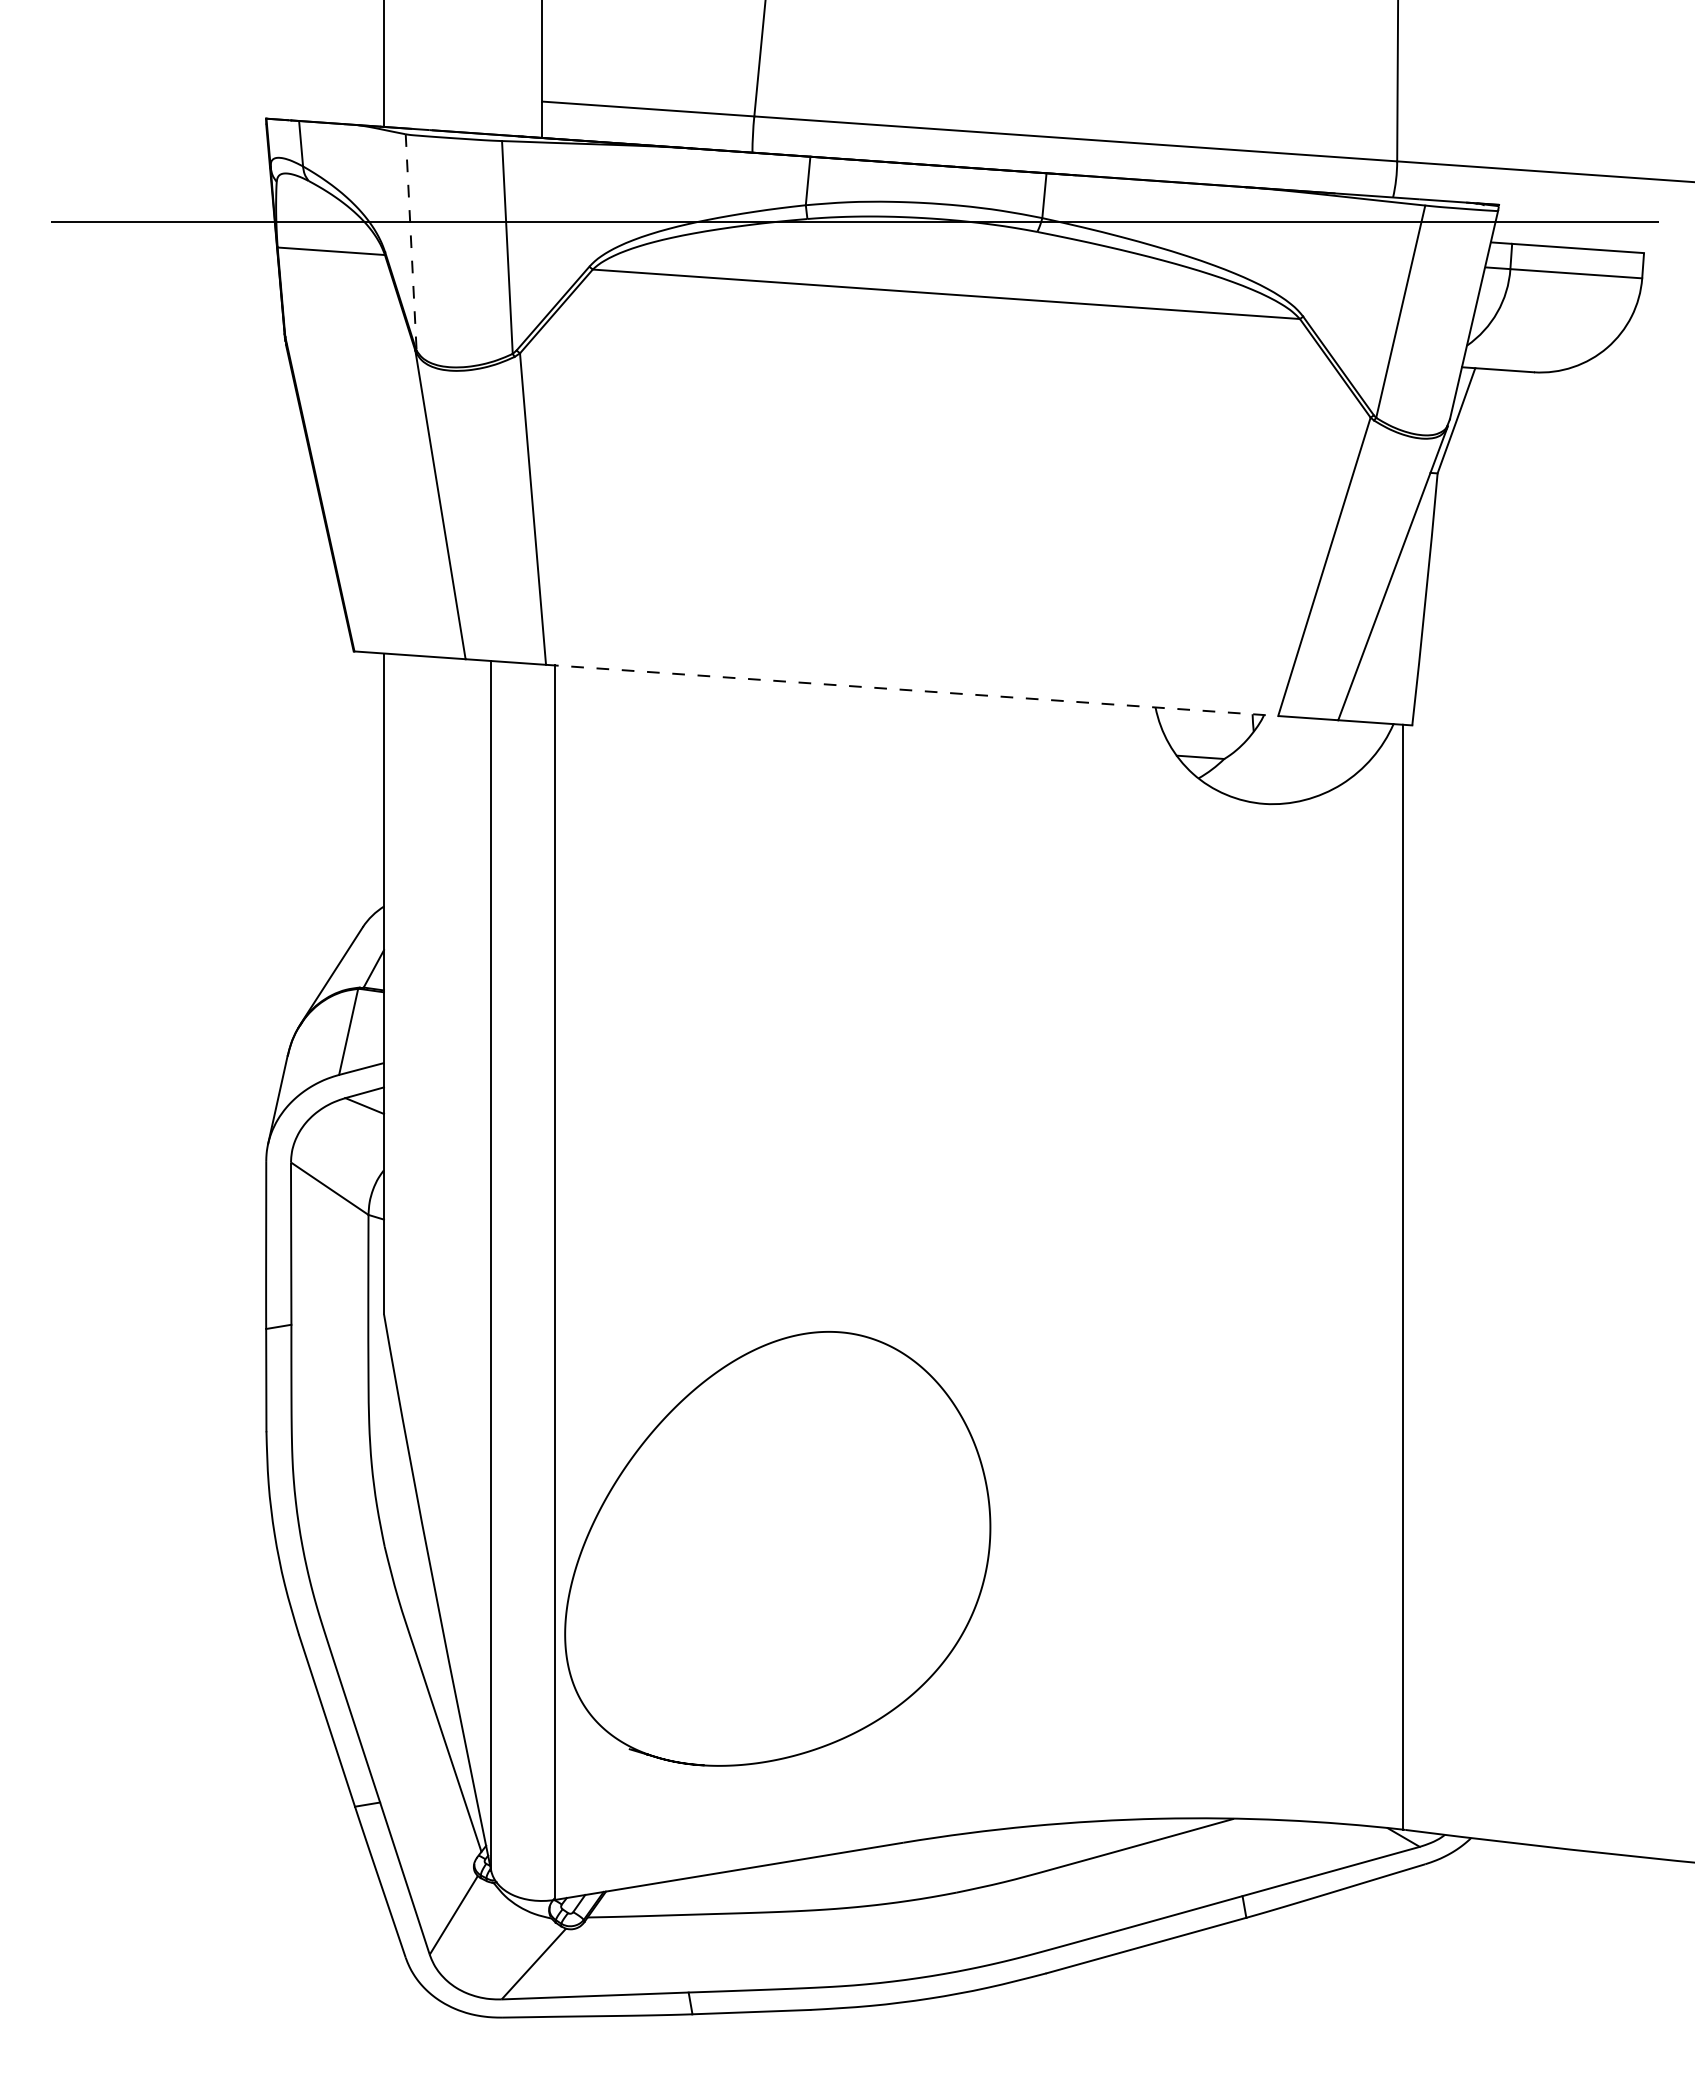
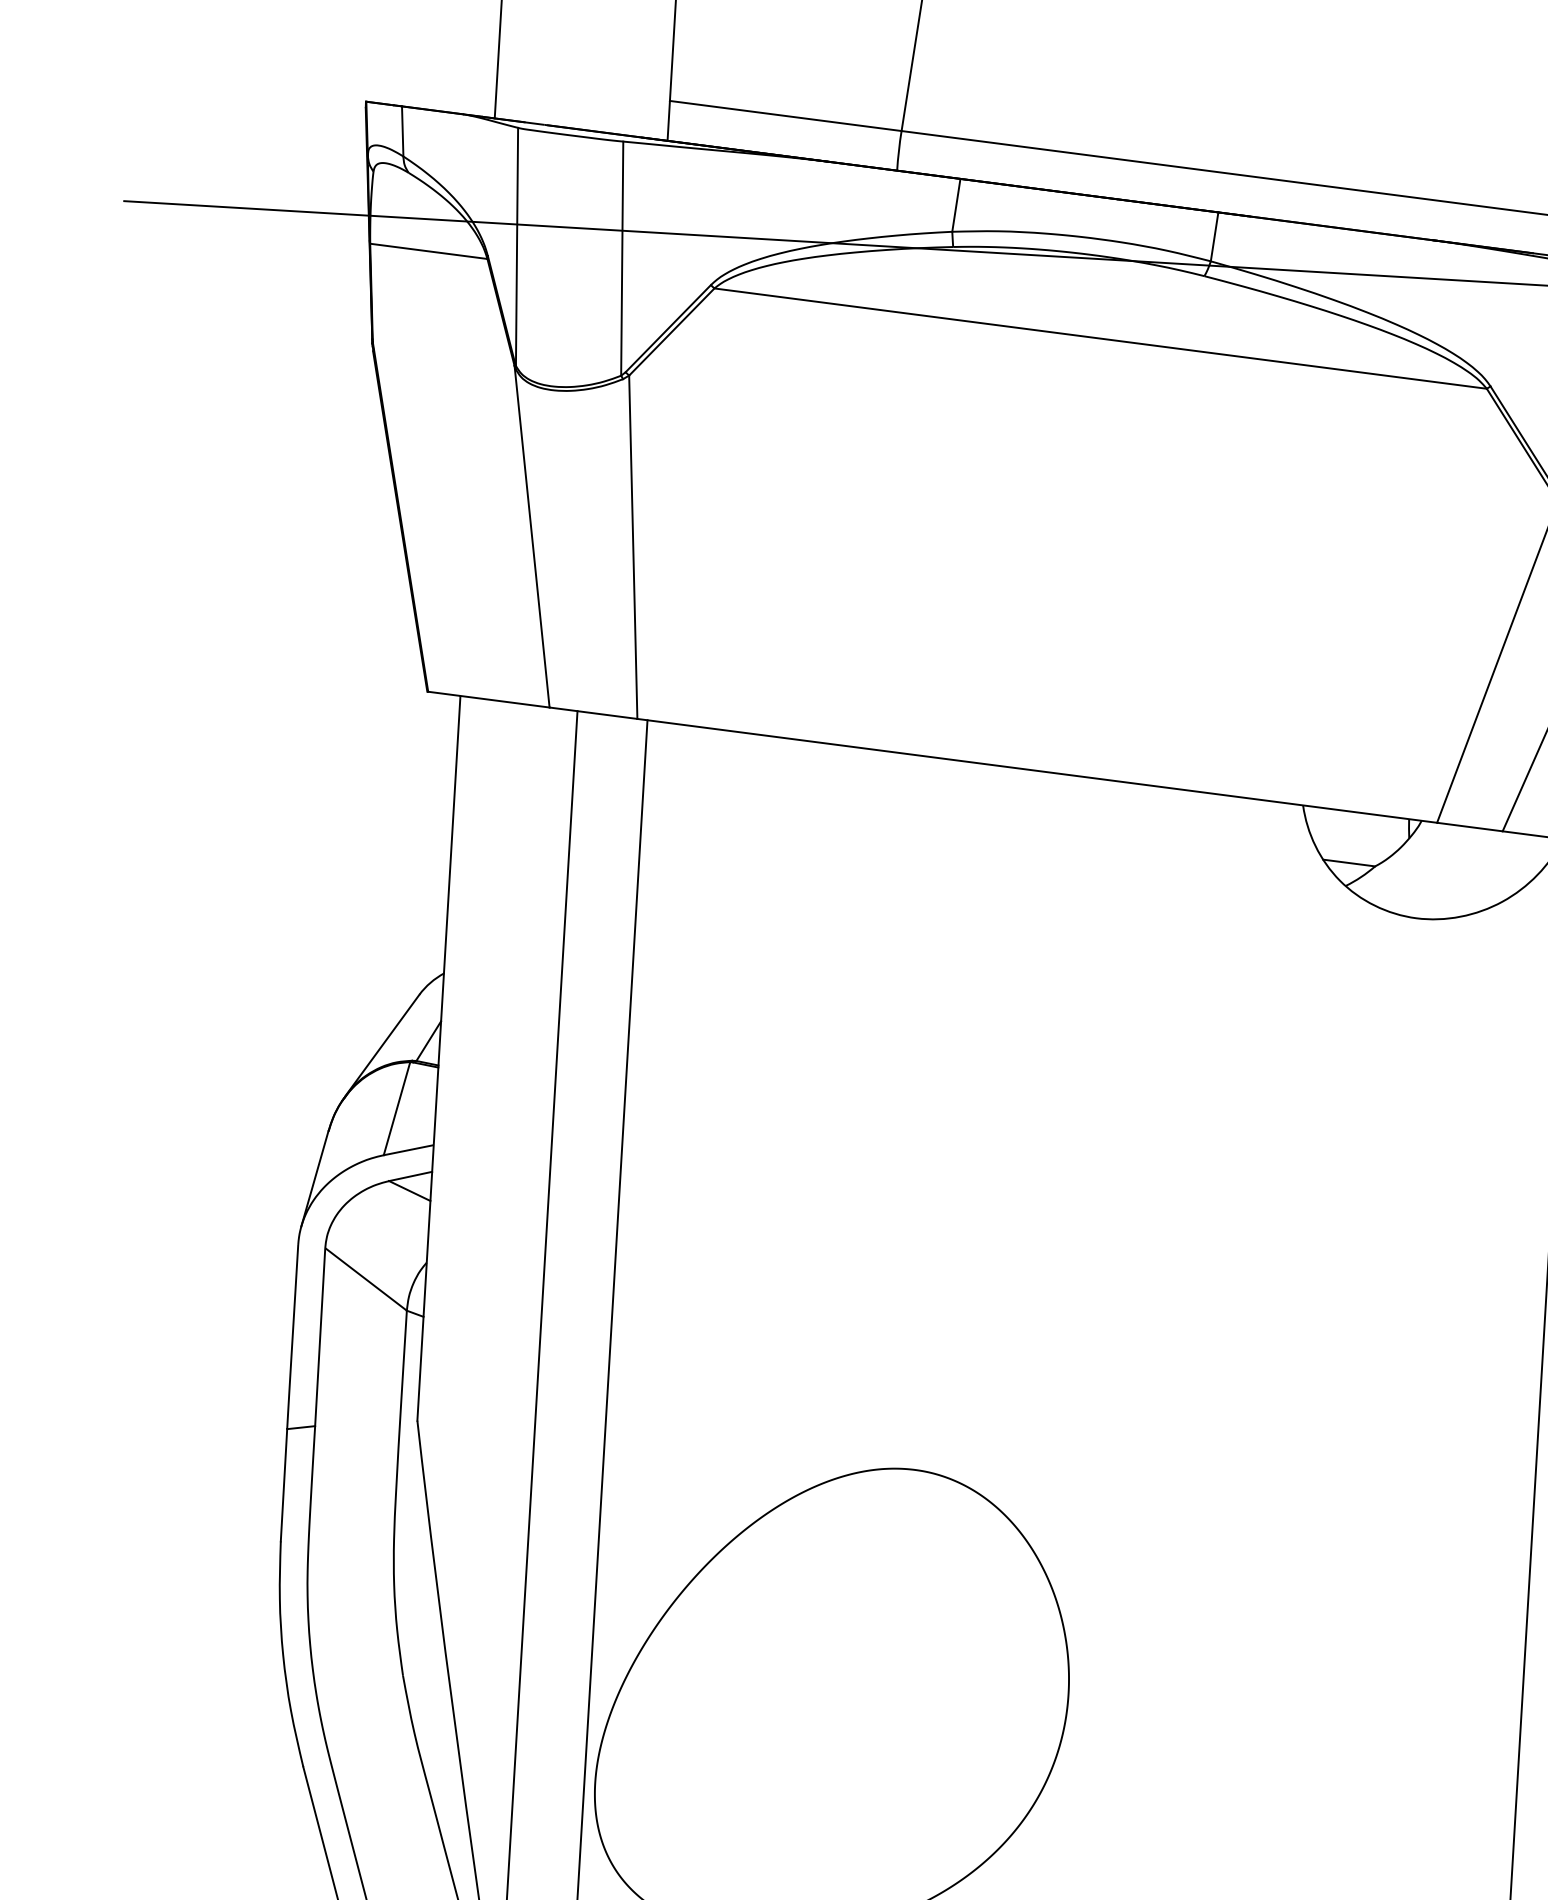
line: (411, 243) -> (517, 248), dashed -> solid
line: (912, 690) -> (1037, 770), dashed -> solid

